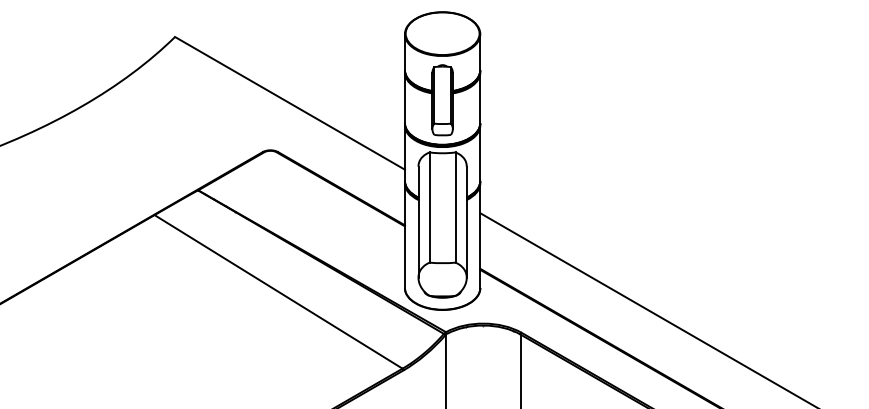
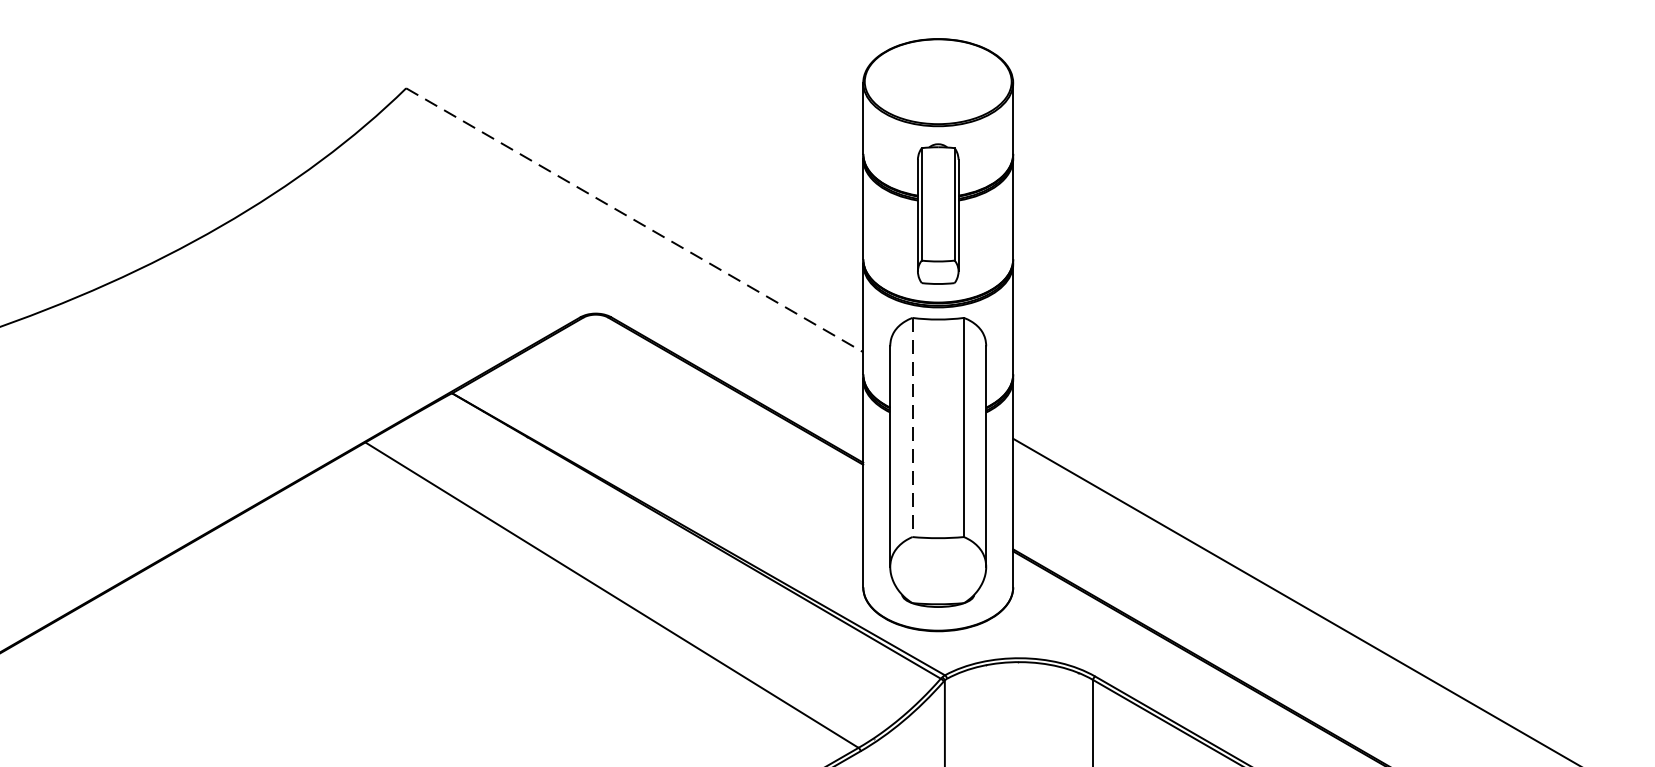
line: (290, 103) -> (635, 220), solid -> dashed
line: (429, 208) -> (912, 429), solid -> dashed

